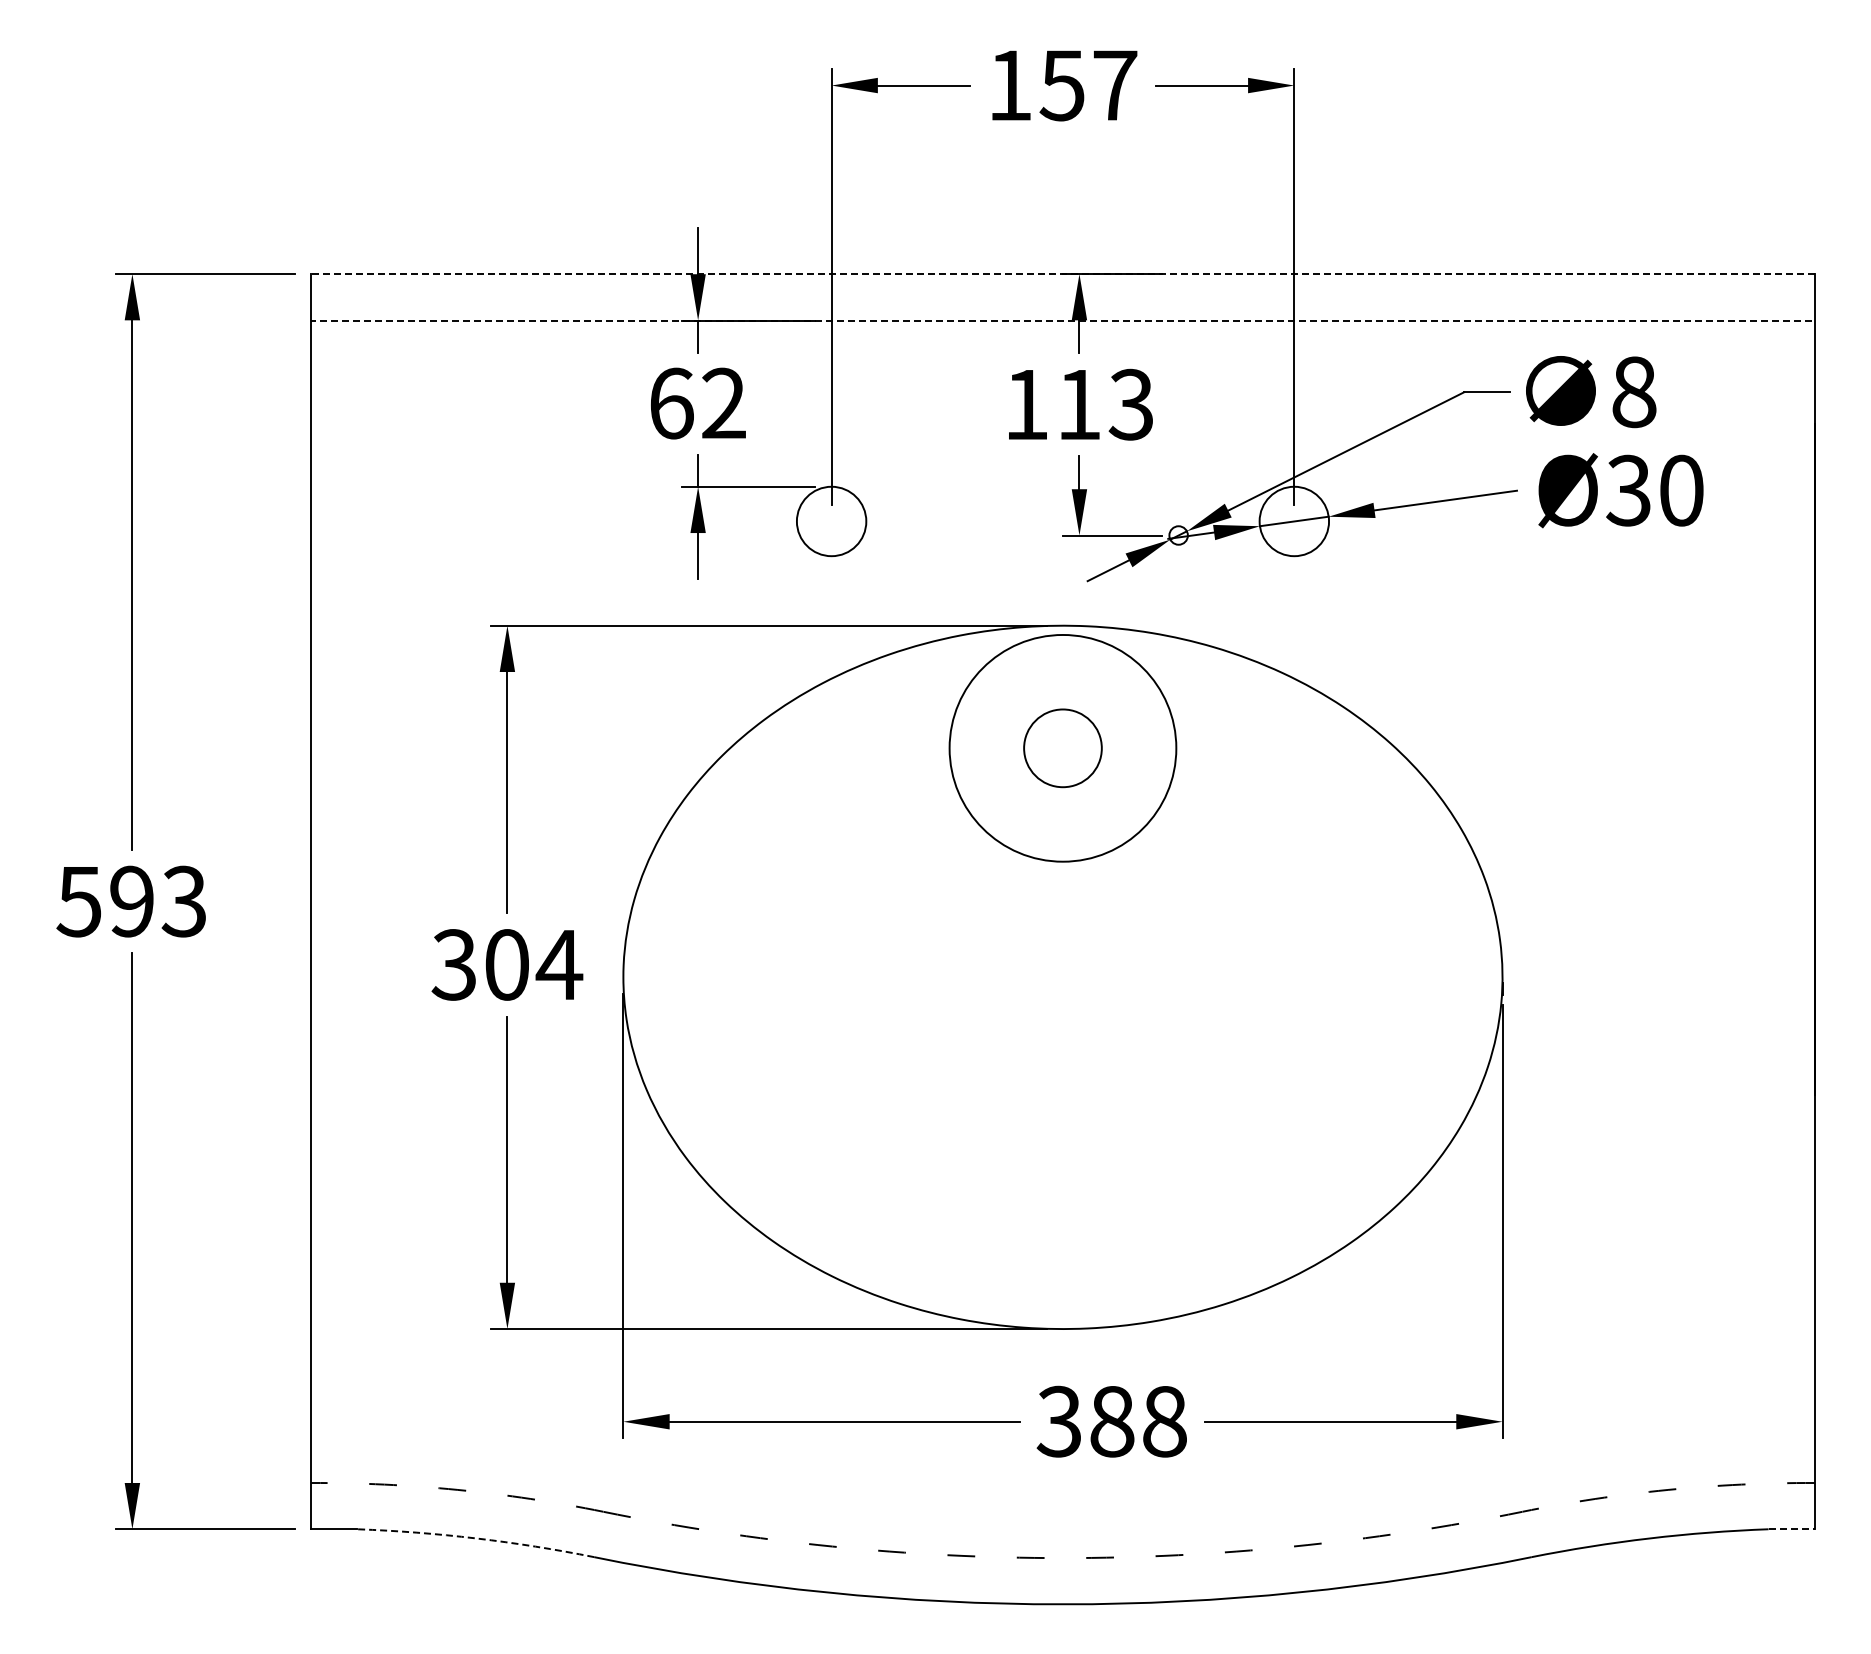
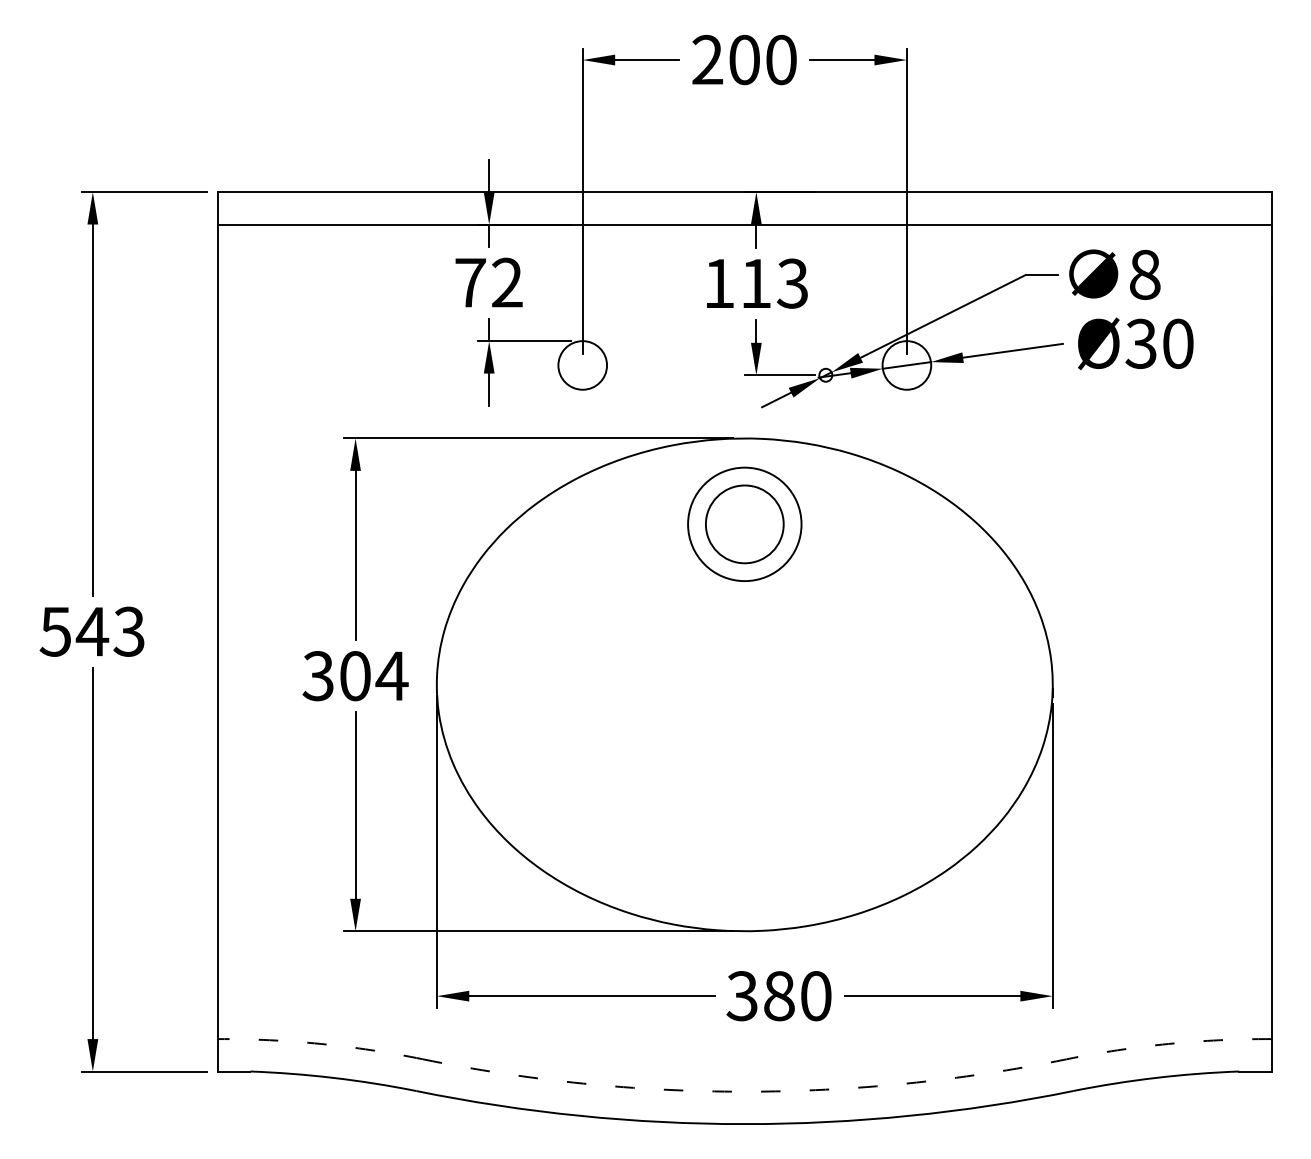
text: (1062, 85) -> (744, 60), 157 -> 200
line: (1062, 274) -> (744, 192), dashed -> solid
line: (1061, 320) -> (743, 224), dashed -> solid
text: (671, 403) -> (470, 282), 62 -> 72
circle: (1062, 747) -> (744, 523), size x1.43
circle: (1062, 748) -> (744, 524), size x0.71
text: (131, 901) -> (92, 631), 593 -> 543
text: (1164, 1421) -> (815, 996), 388 -> 380
line: (1792, 1529) -> (1255, 1071), dashed -> solid
arc: (476, 1538) -> (333, 1077), dashed -> solid

